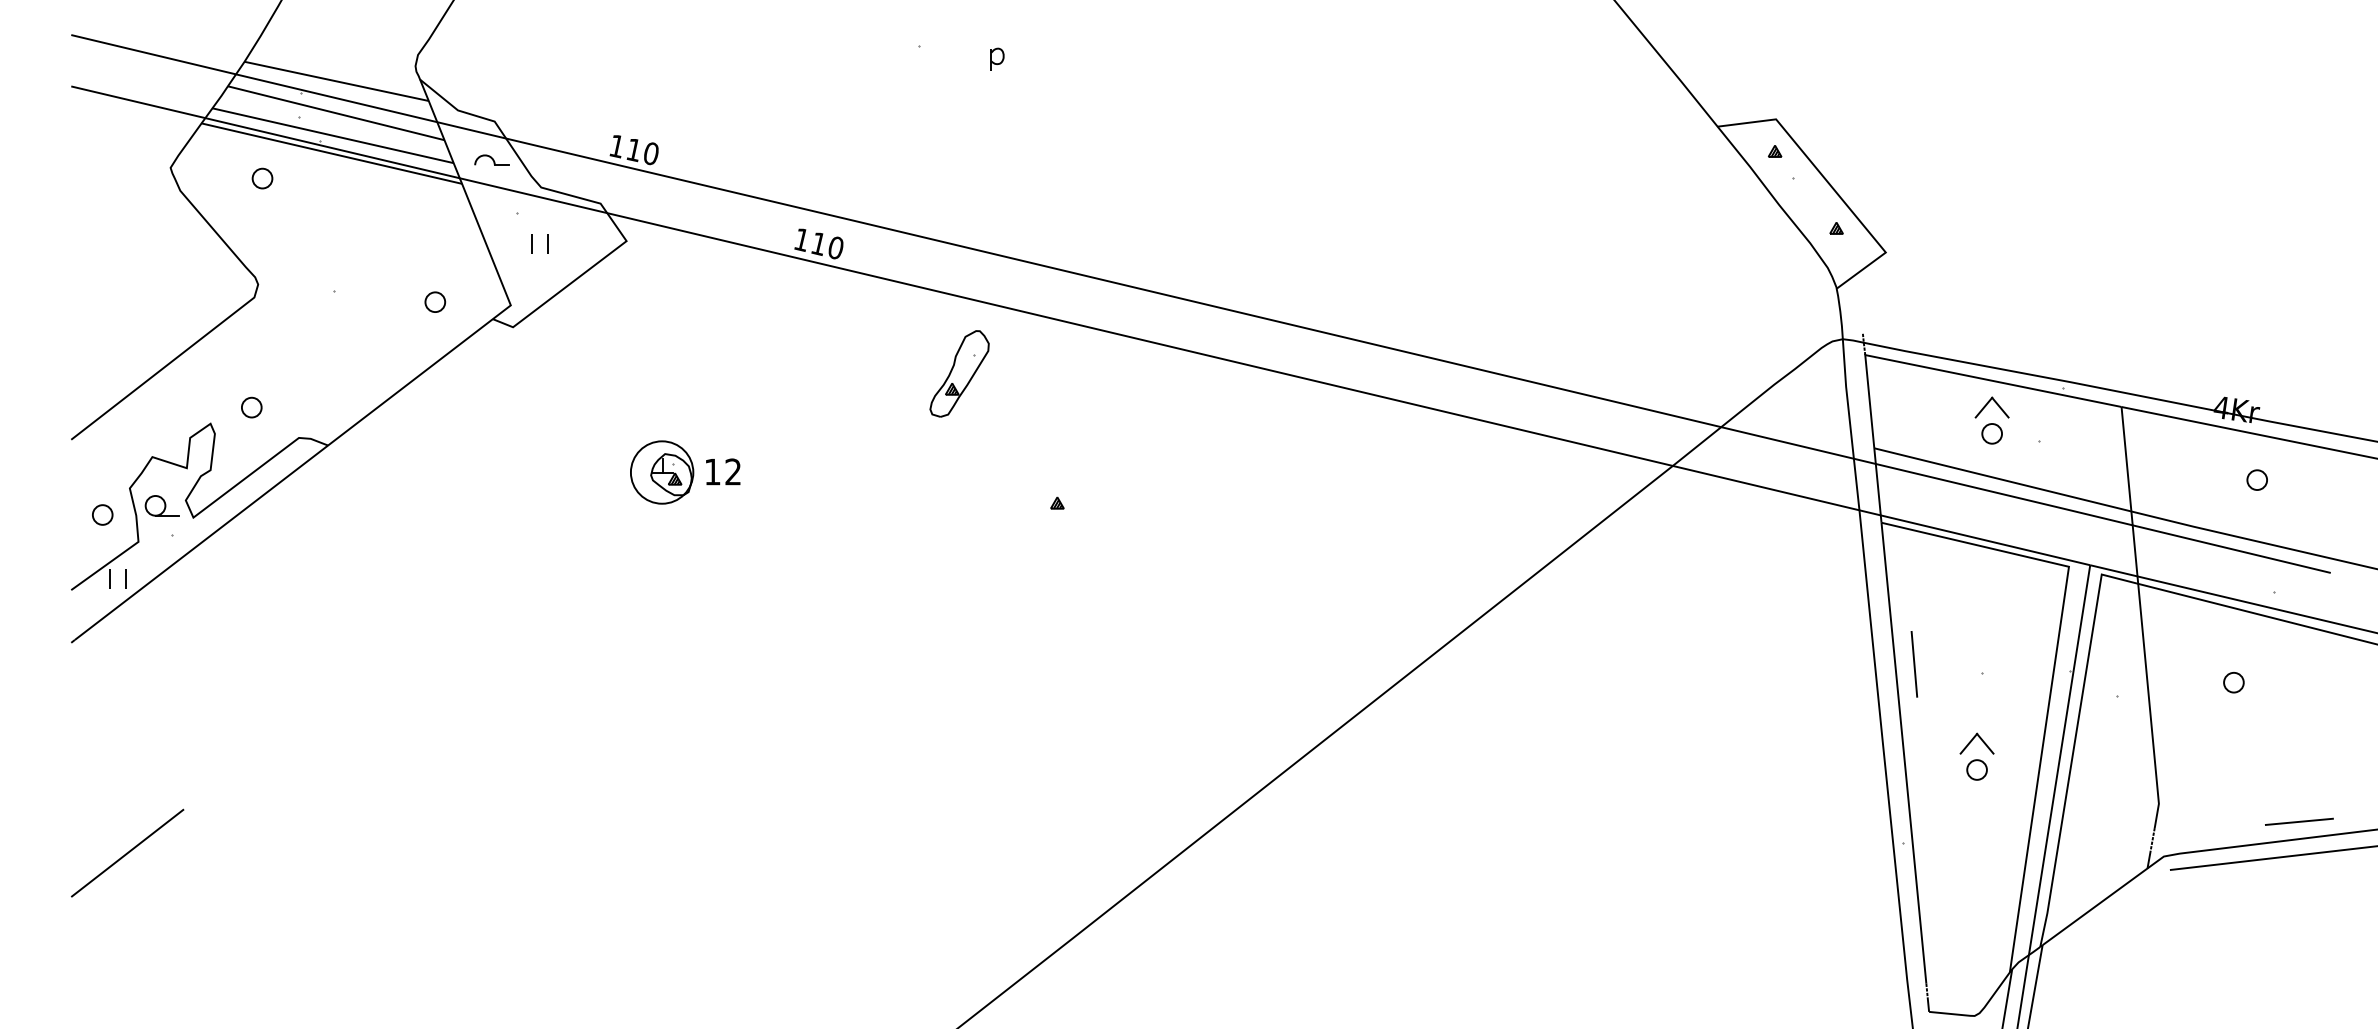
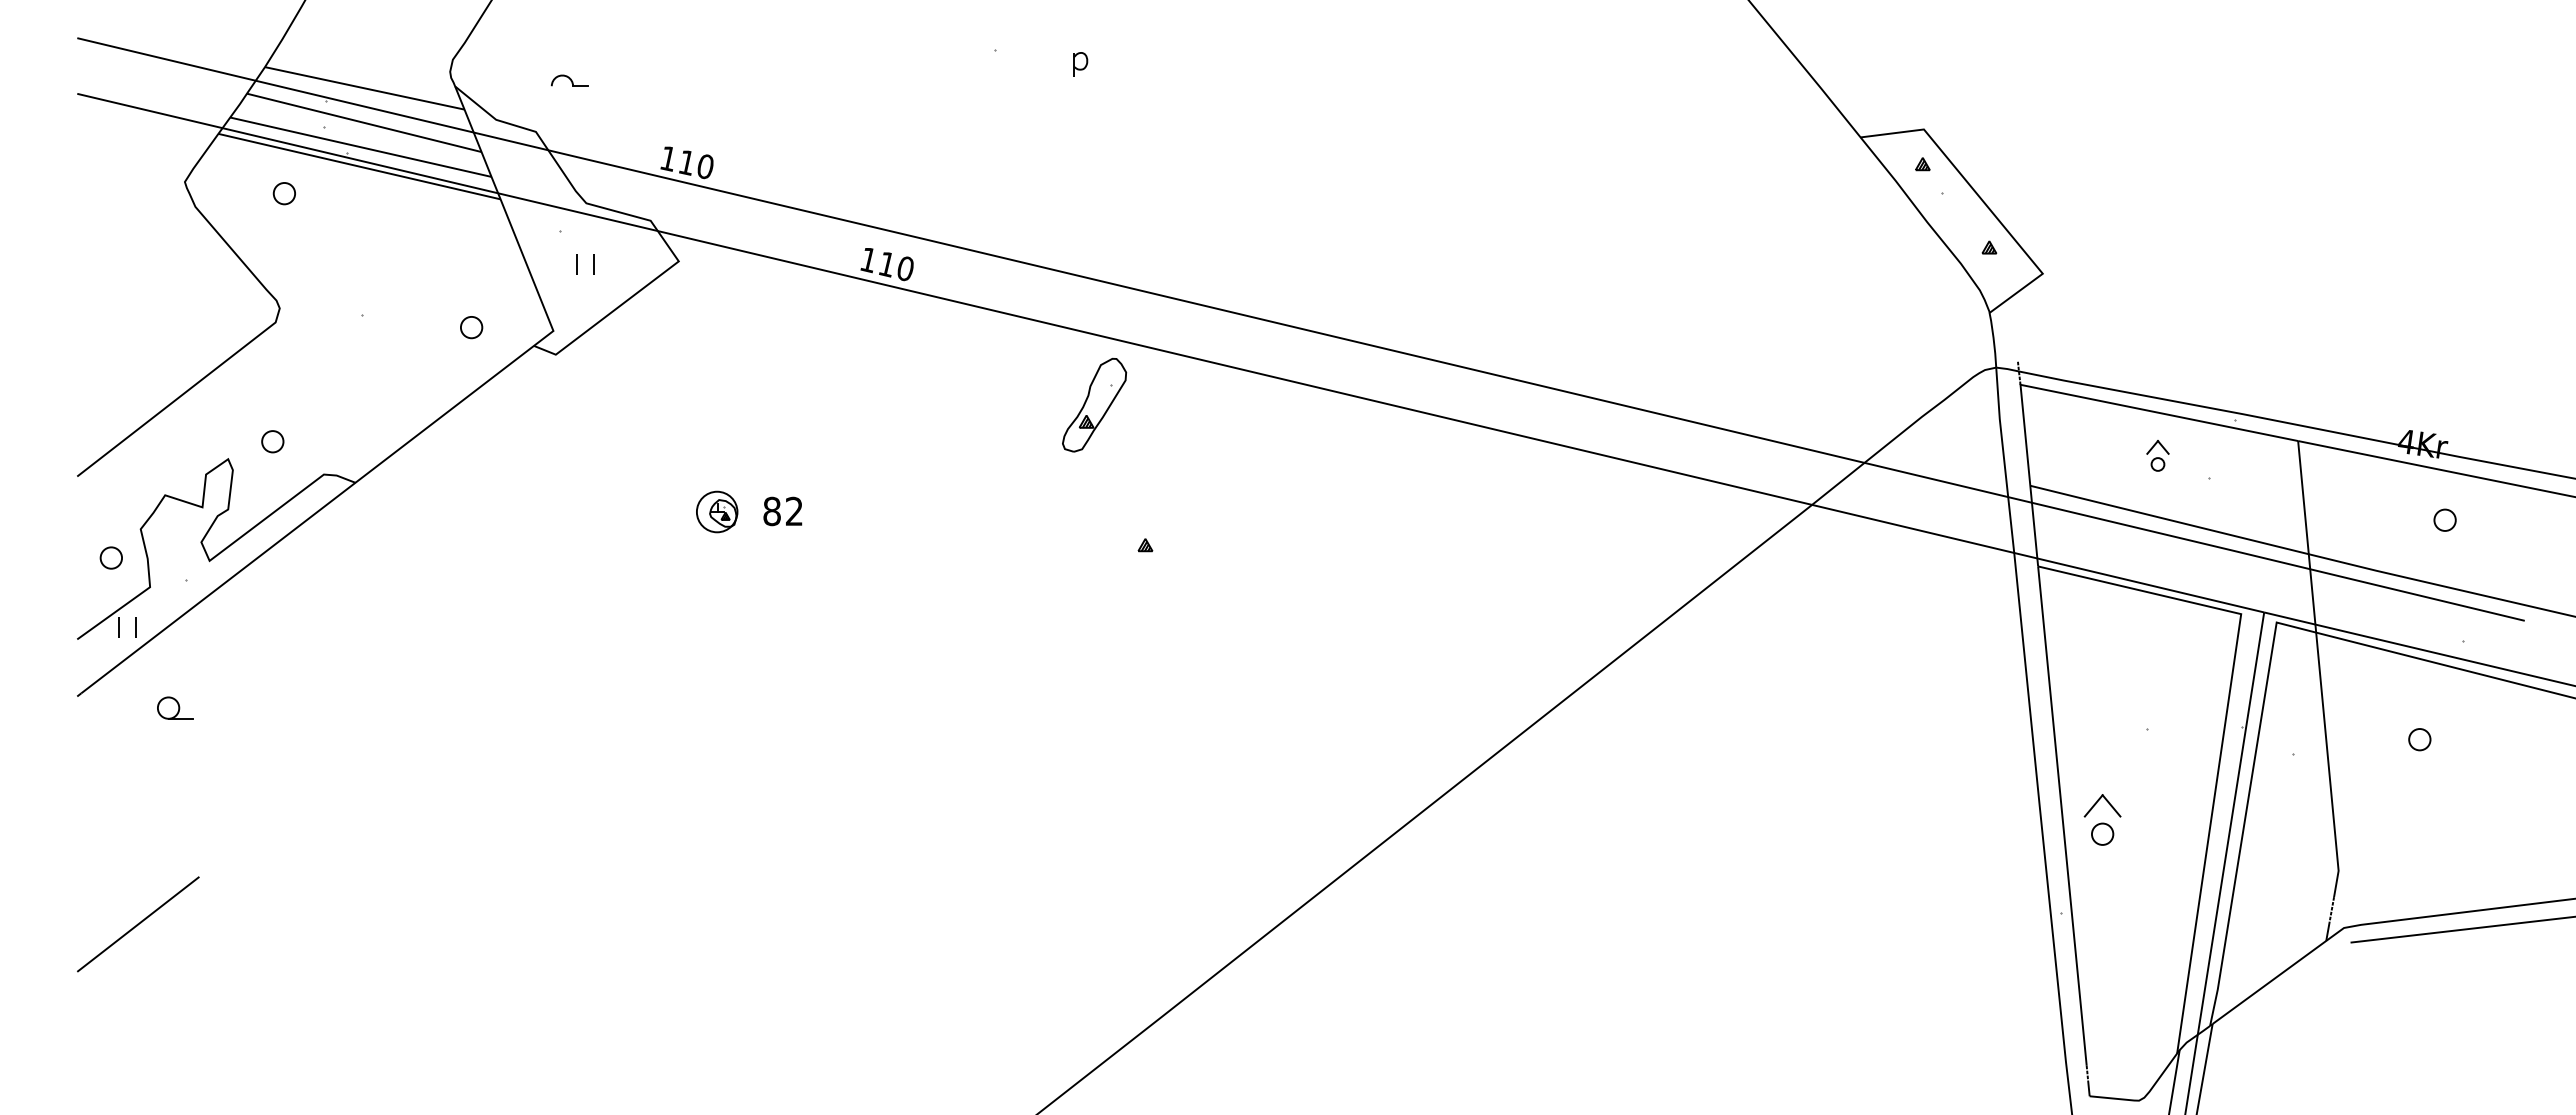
part: (491, 159) -> (569, 80), moved
part: (959, 373) -> (1094, 404), moved
part: (1991, 420) -> (2157, 455), size x0.6
part: (661, 472) -> (716, 511), size x0.6
text: (712, 472) -> (771, 511), 12 -> 82
part: (161, 505) -> (175, 707), moved
line: (1914, 664) -> (2073, 719), removed
part: (1976, 756) -> (2102, 819), moved
line: (2299, 821) -> (2490, 890), removed

